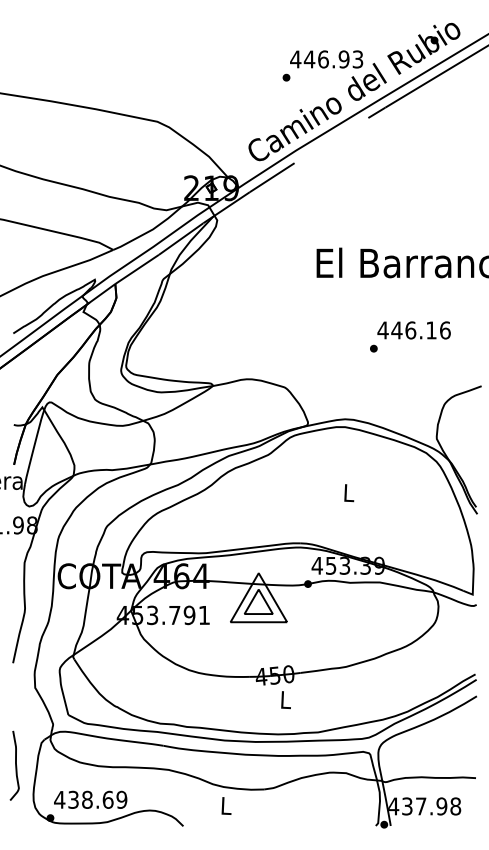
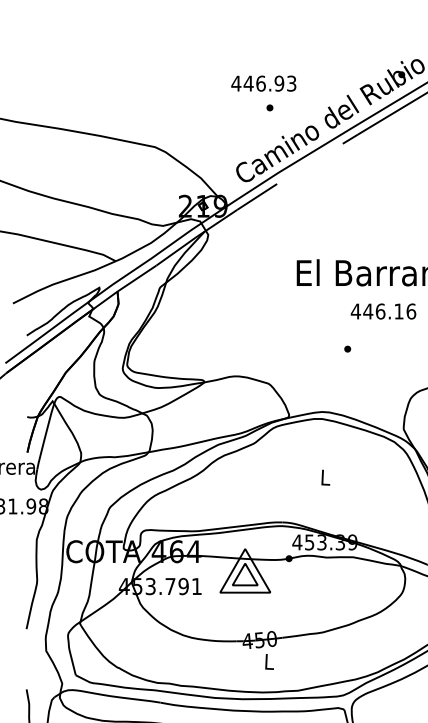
text: (326, 59) -> (263, 83), moved
text: (413, 330) -> (383, 311), moved

